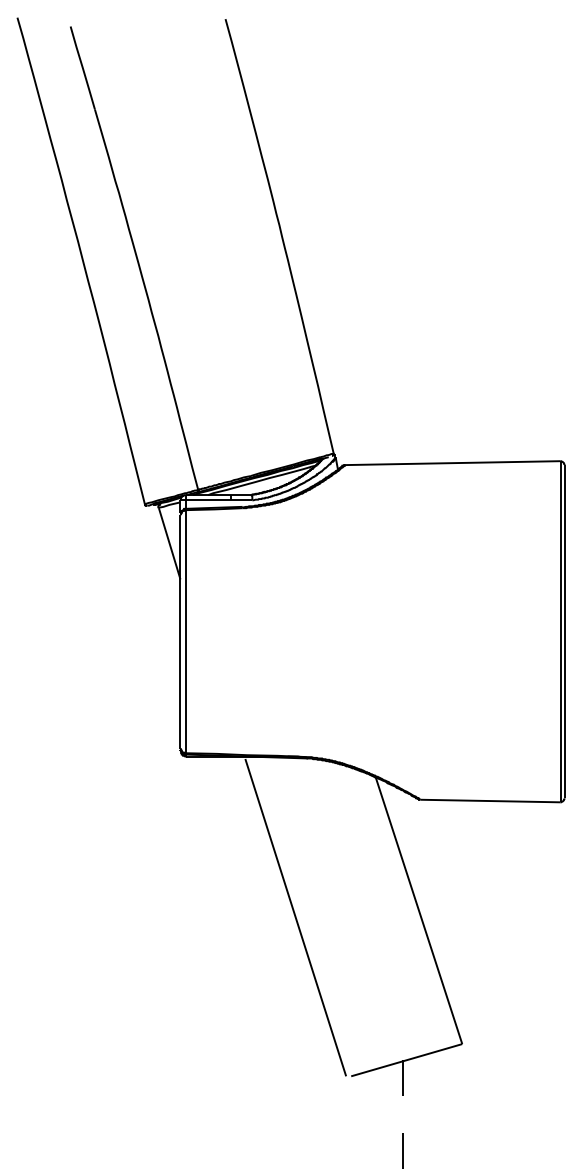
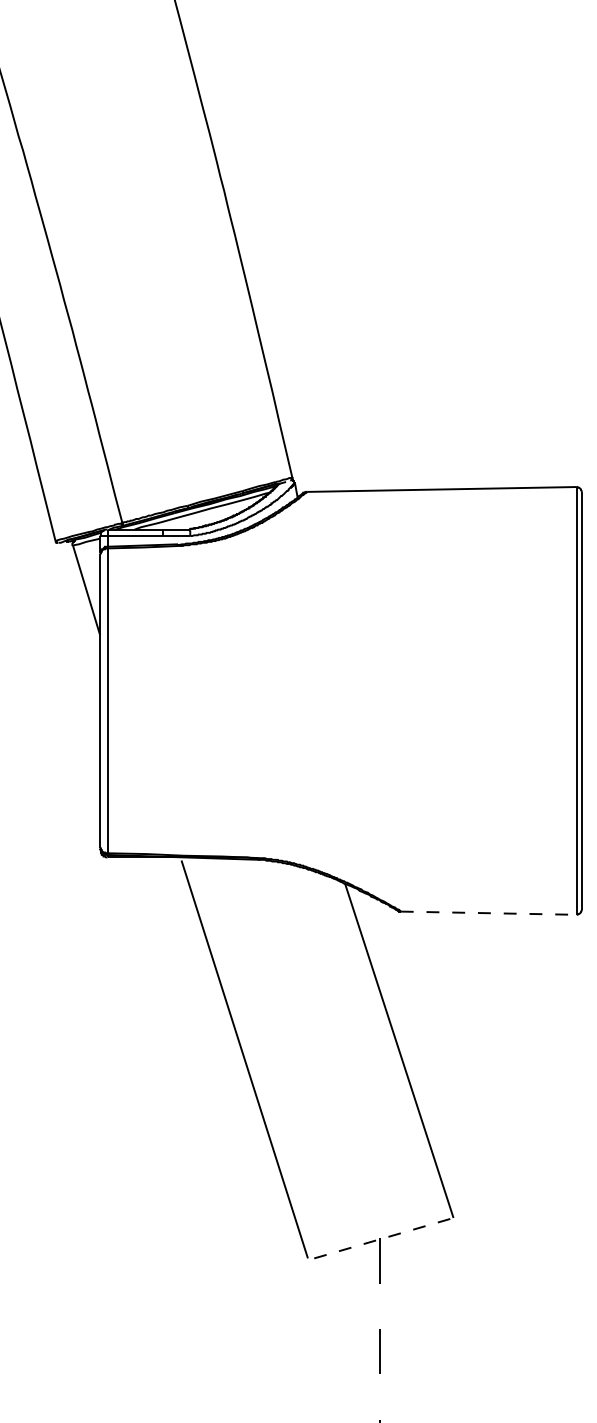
line: (490, 801) -> (488, 913), solid -> dashed
line: (406, 1060) -> (383, 1238), solid -> dashed

